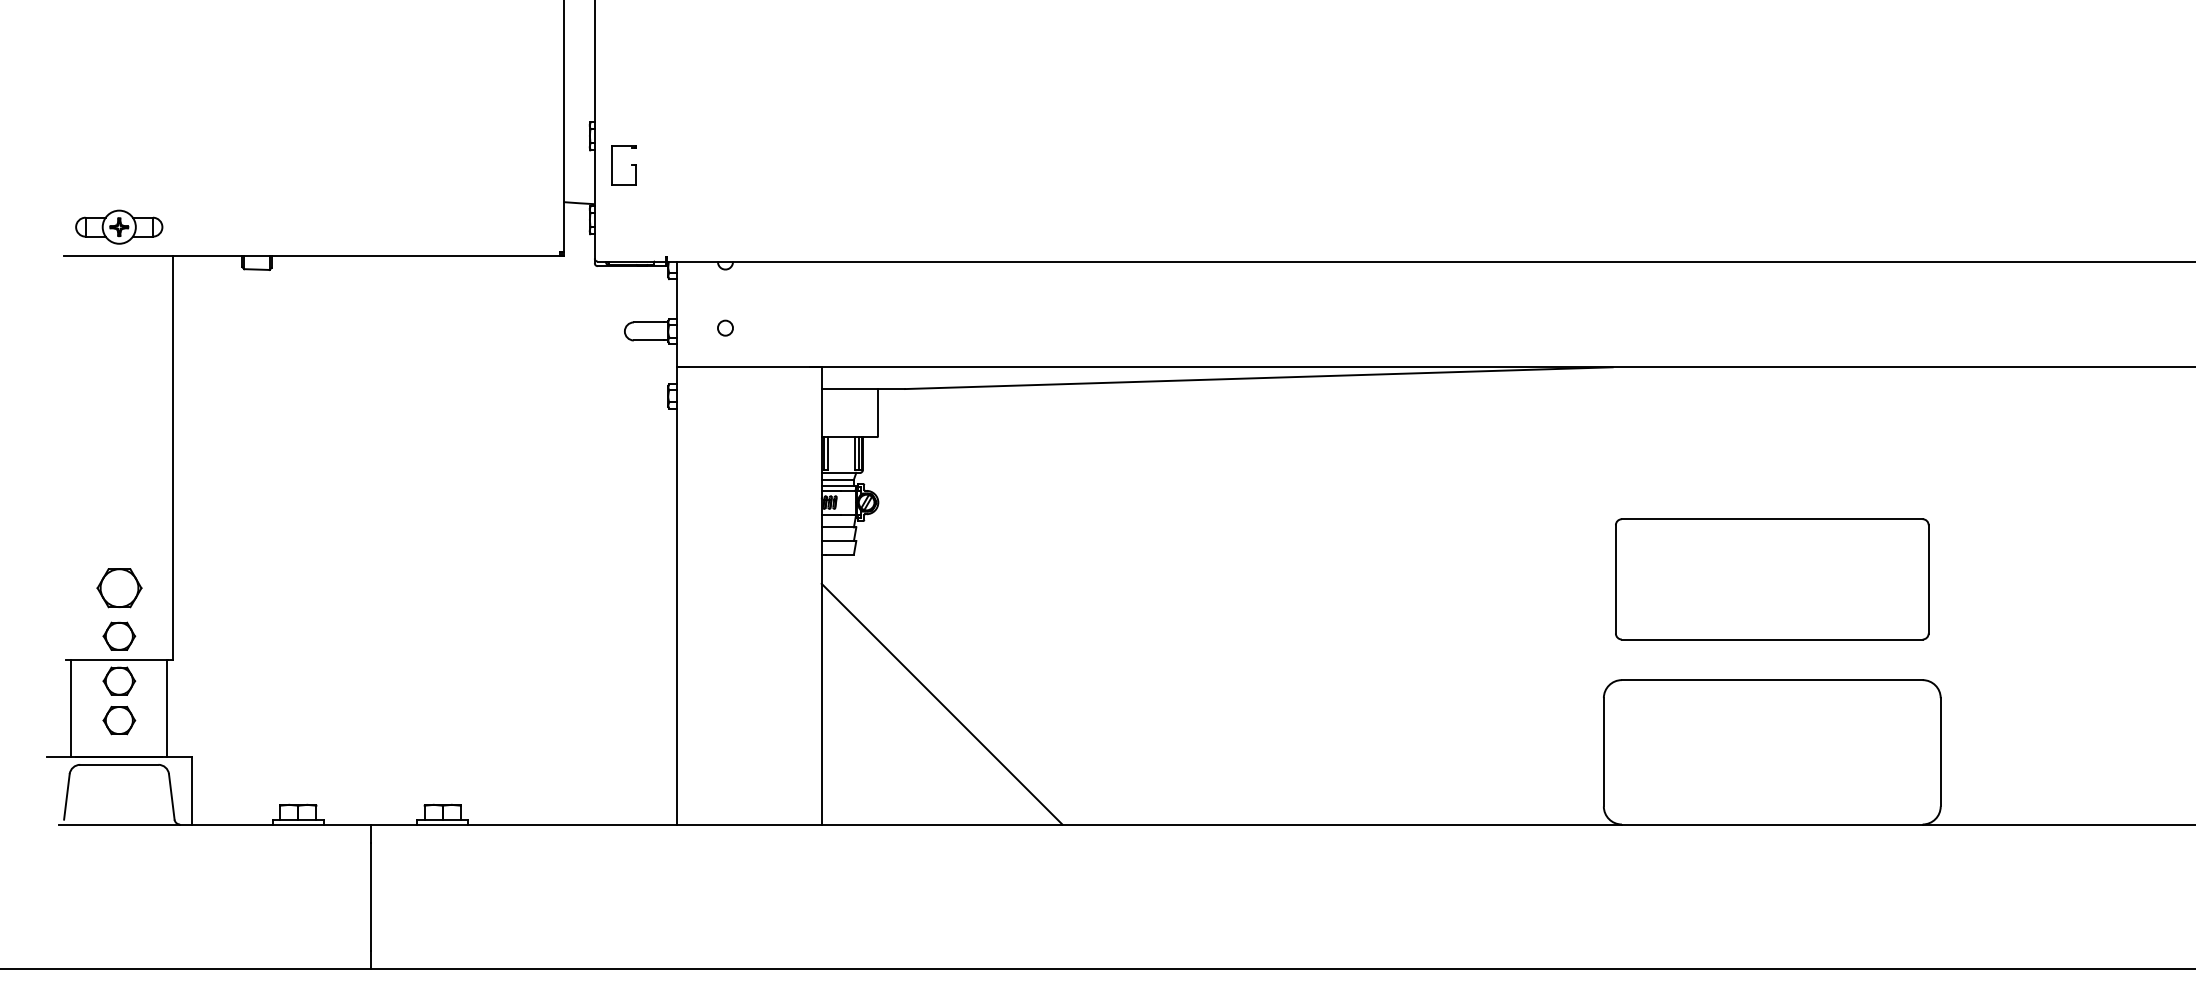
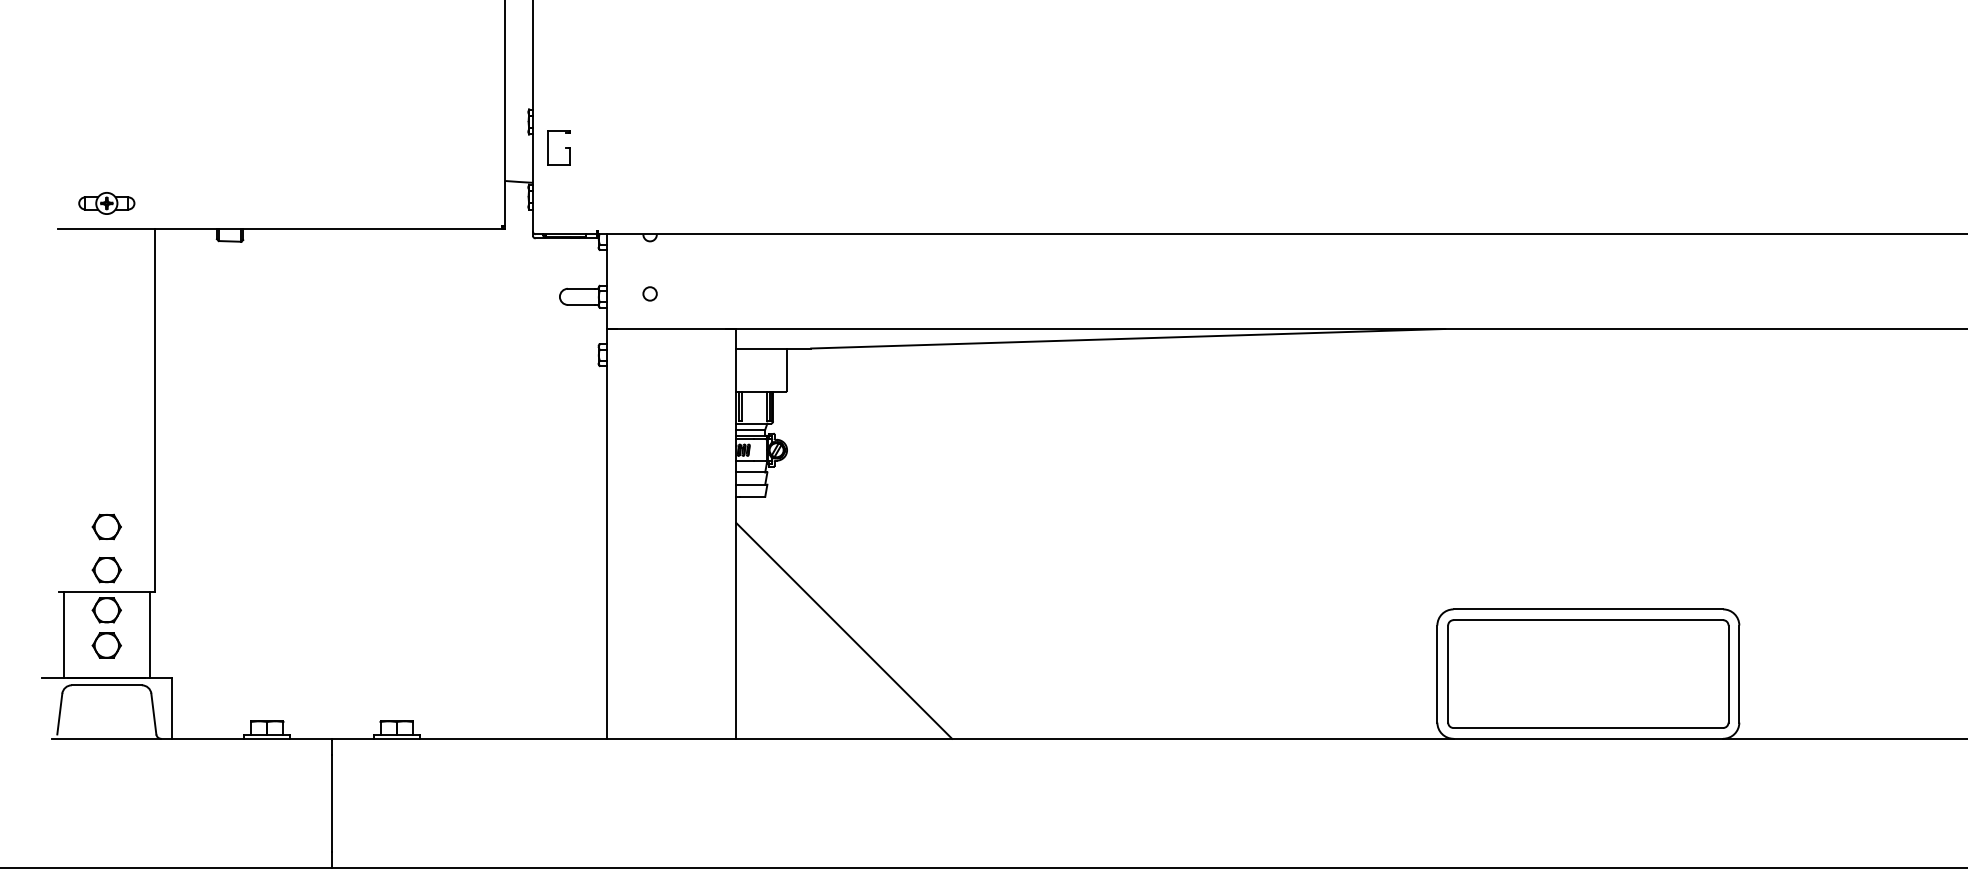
part: (118, 227) -> (106, 203), size x0.71
part: (1772, 578) -> (1588, 673), moved
part: (118, 587) -> (106, 526), size x0.71

